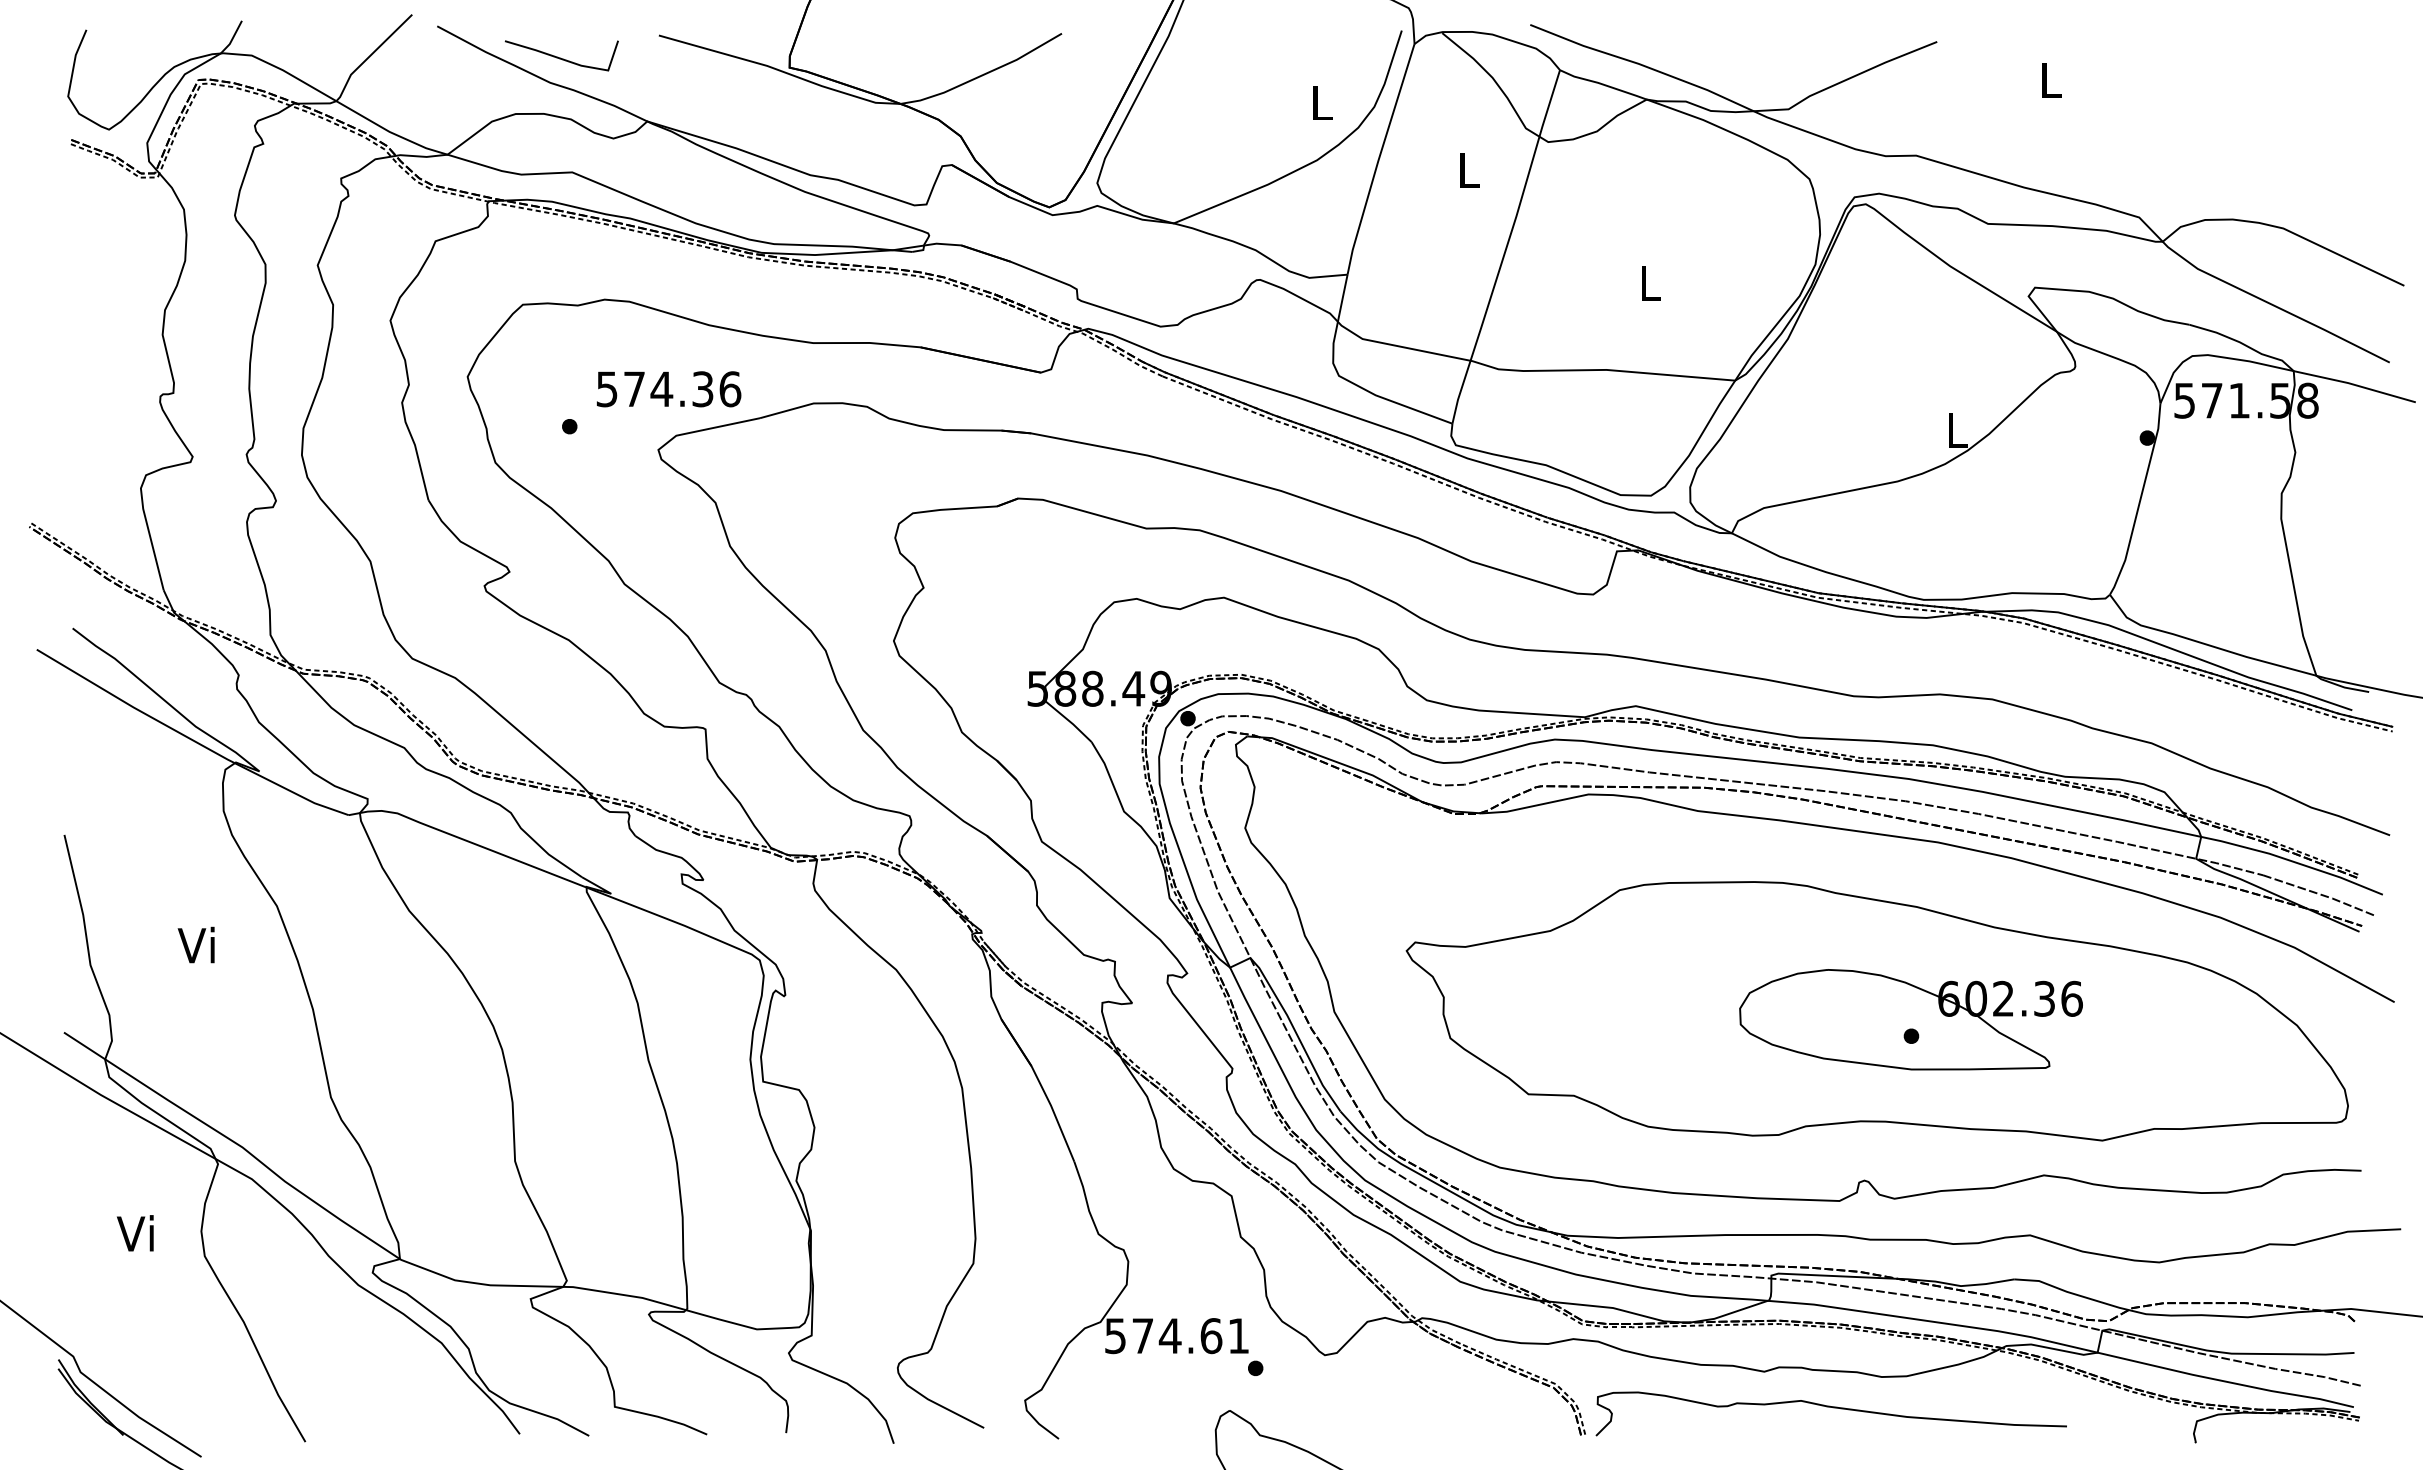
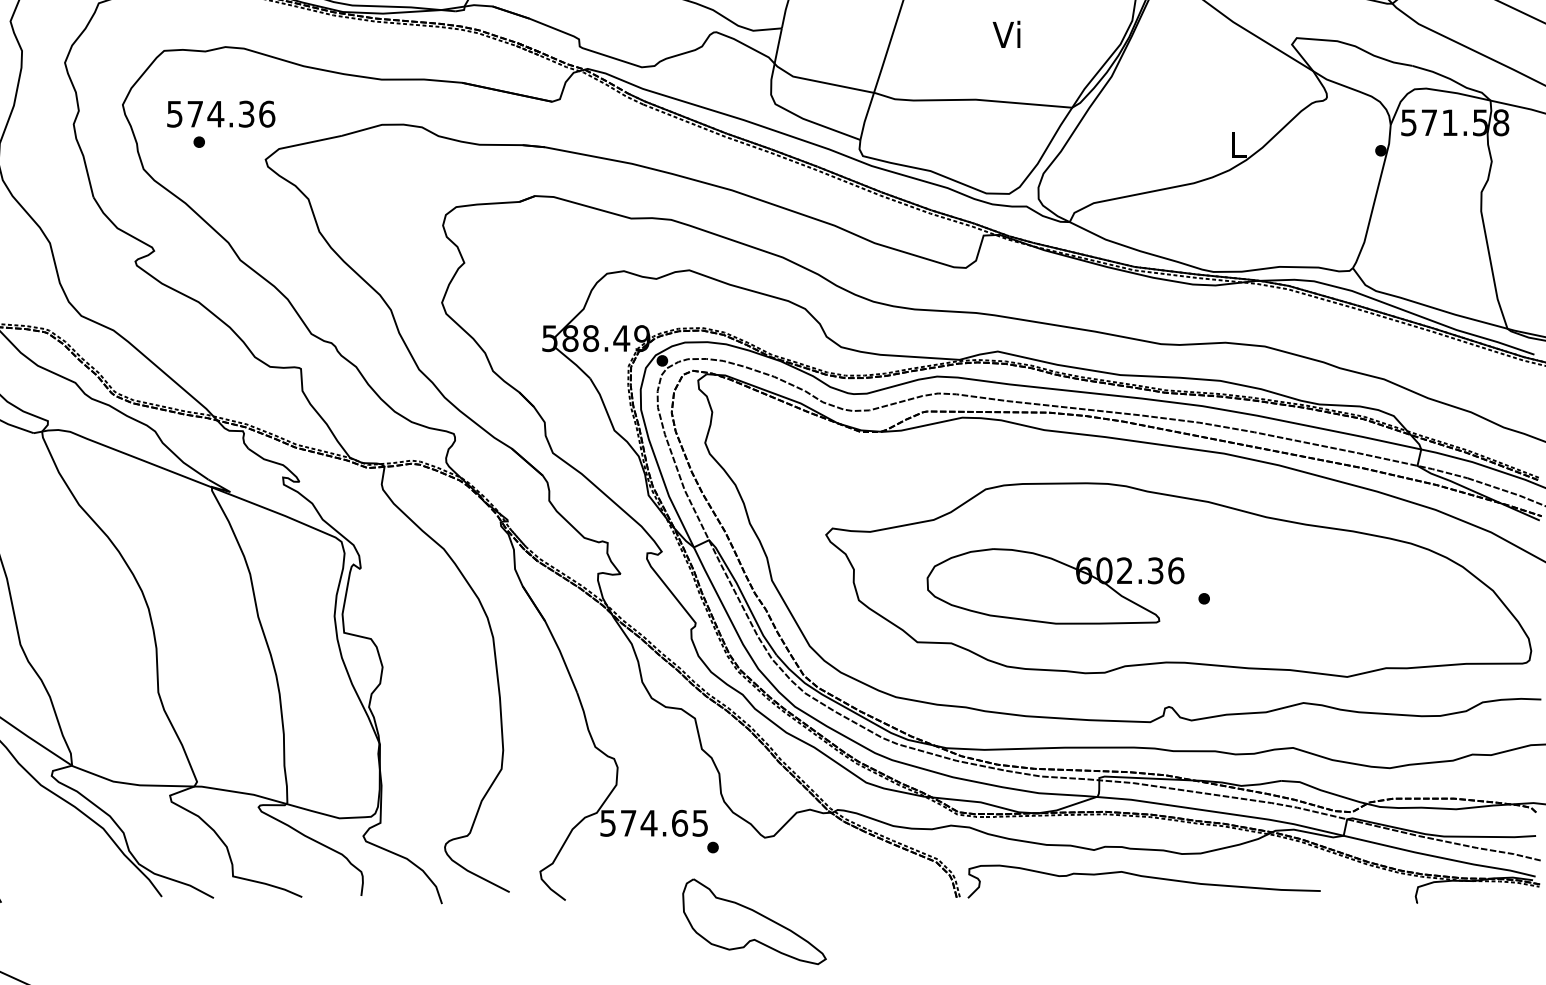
text: (1647, 282) -> (1006, 34), L -> Vi
text: (669, 389) -> (221, 114), moved
part: (1910, 1019) -> (1055, 586), moved
text: (1238, 1336) -> (700, 823), 574.61 -> 574.65

